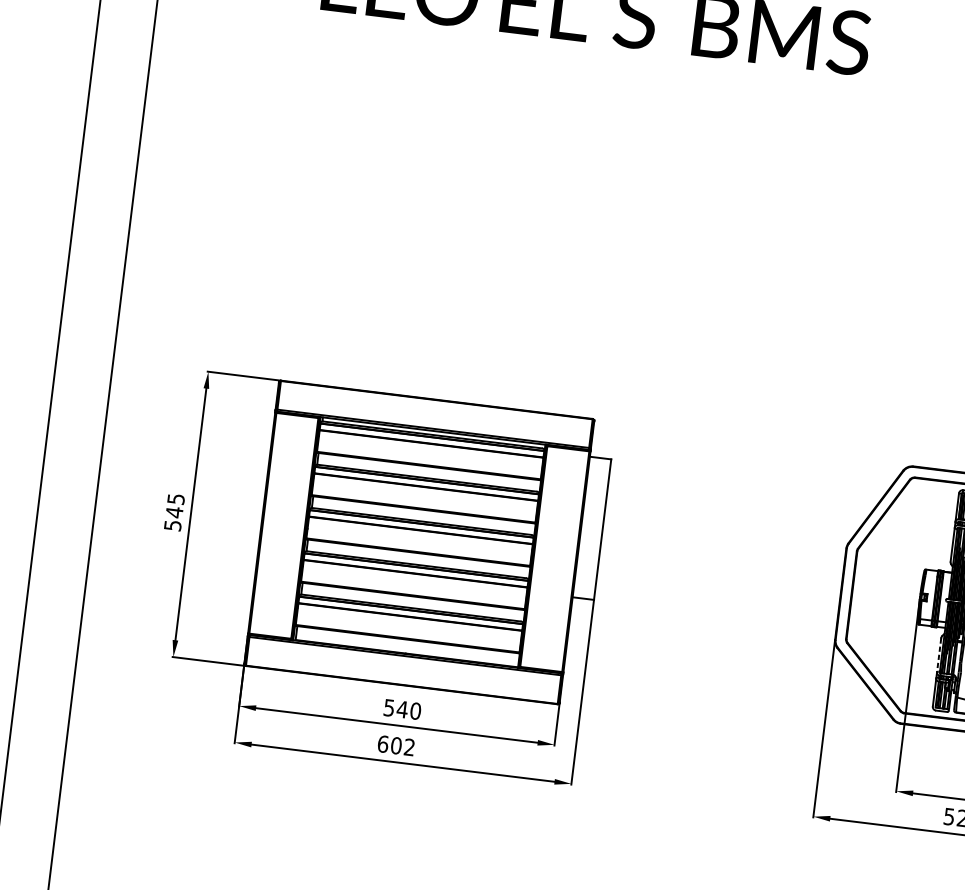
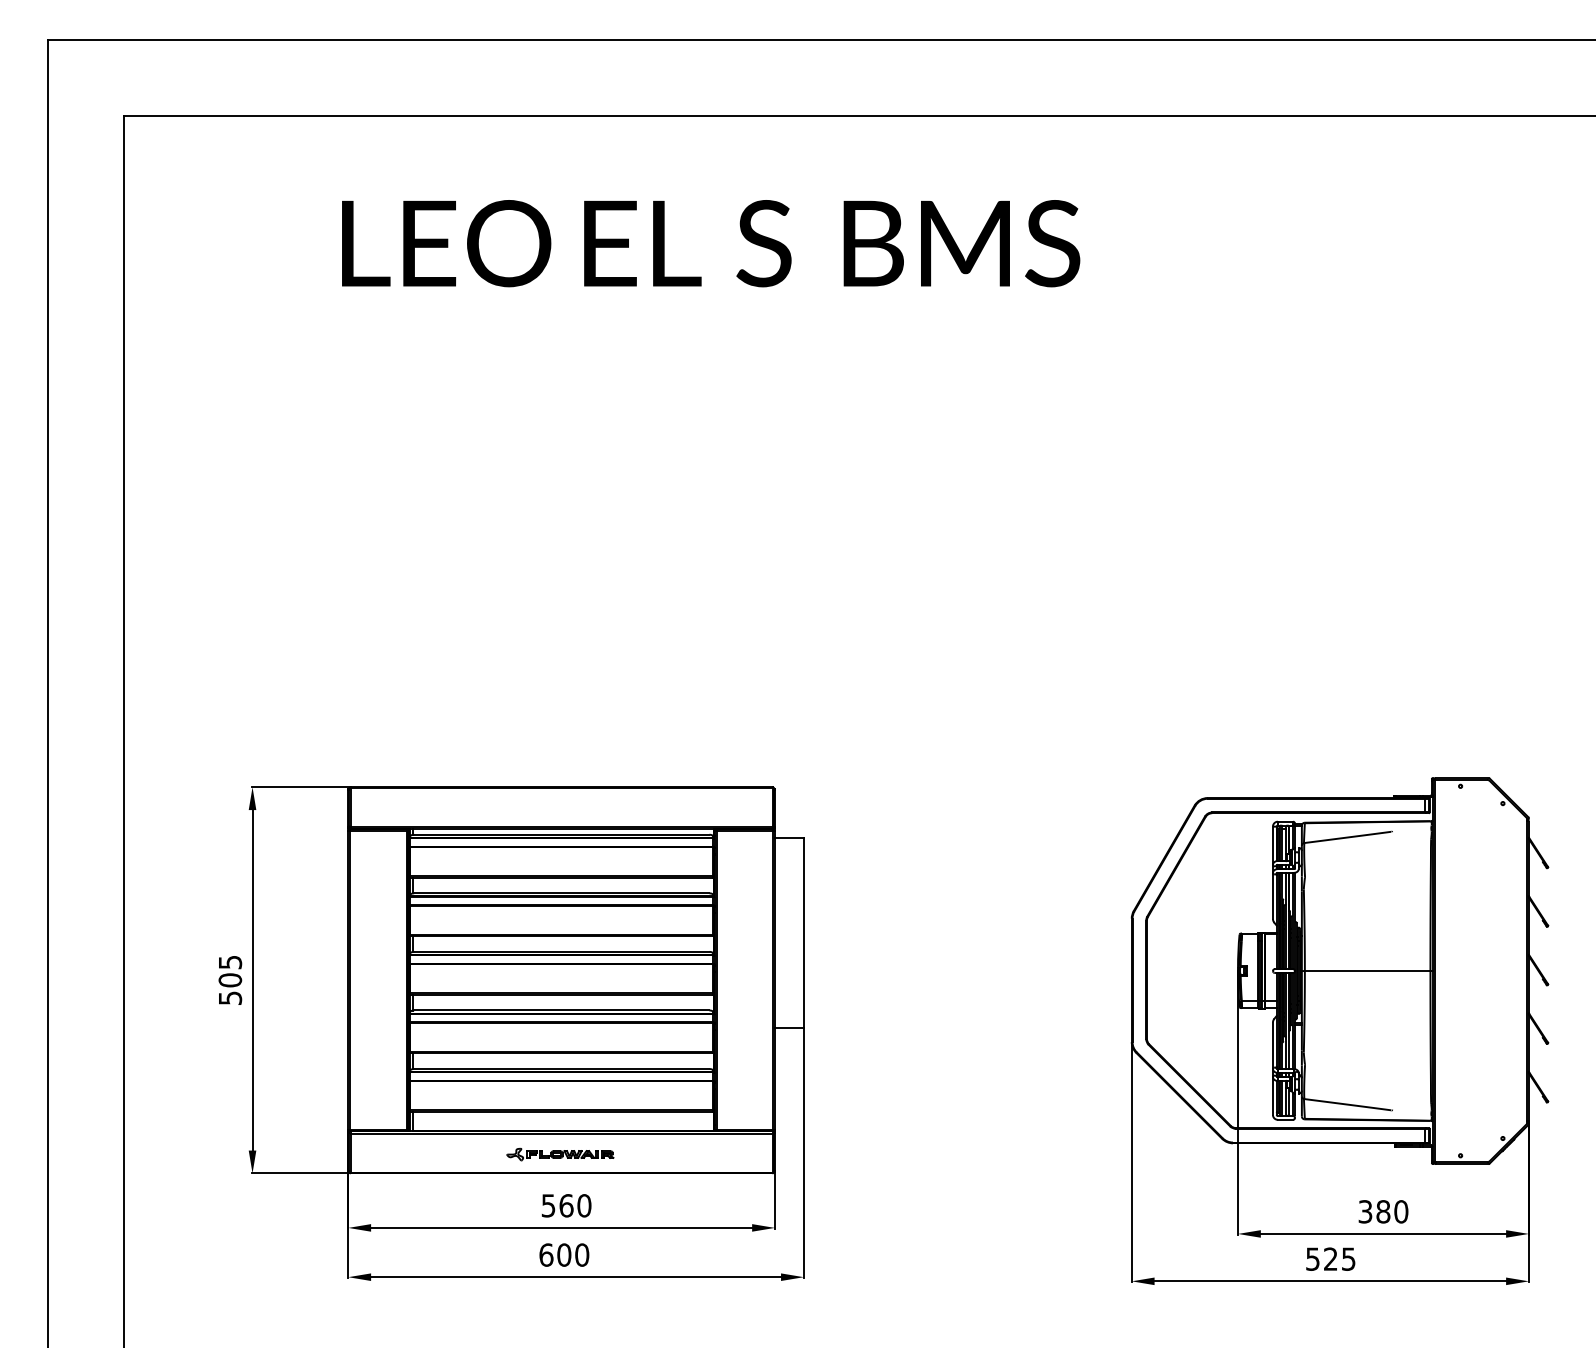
text: (174, 512) -> (230, 980), 545 -> 505
line: (938, 655) -> (1272, 1045), dashed -> solid
part: (402, 671) -> (560, 1154), added
text: (402, 709) -> (566, 1205), 540 -> 560
text: (409, 747) -> (582, 1254), 602 -> 600

